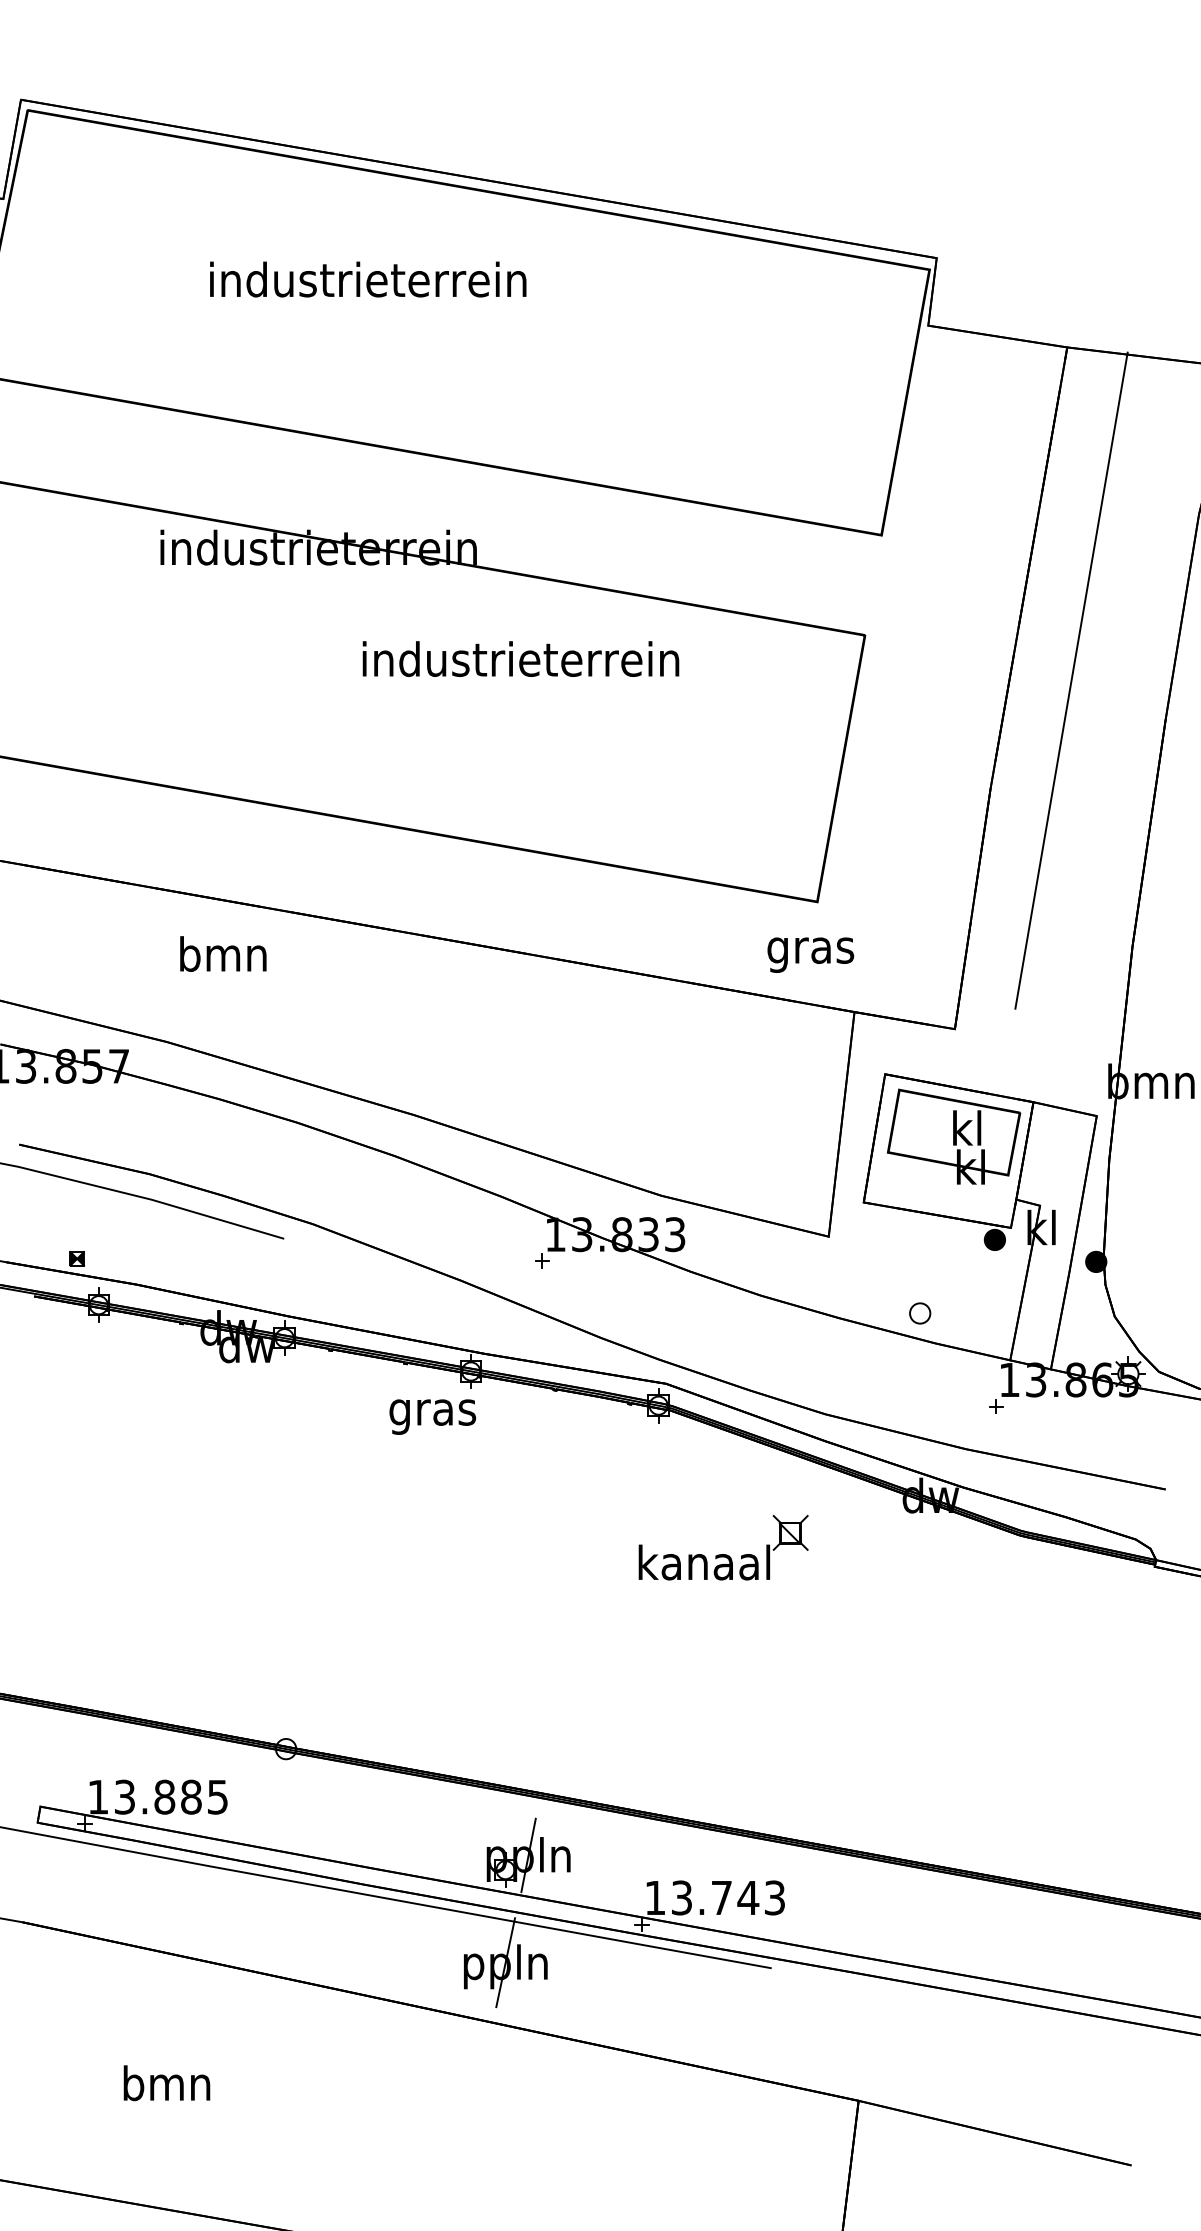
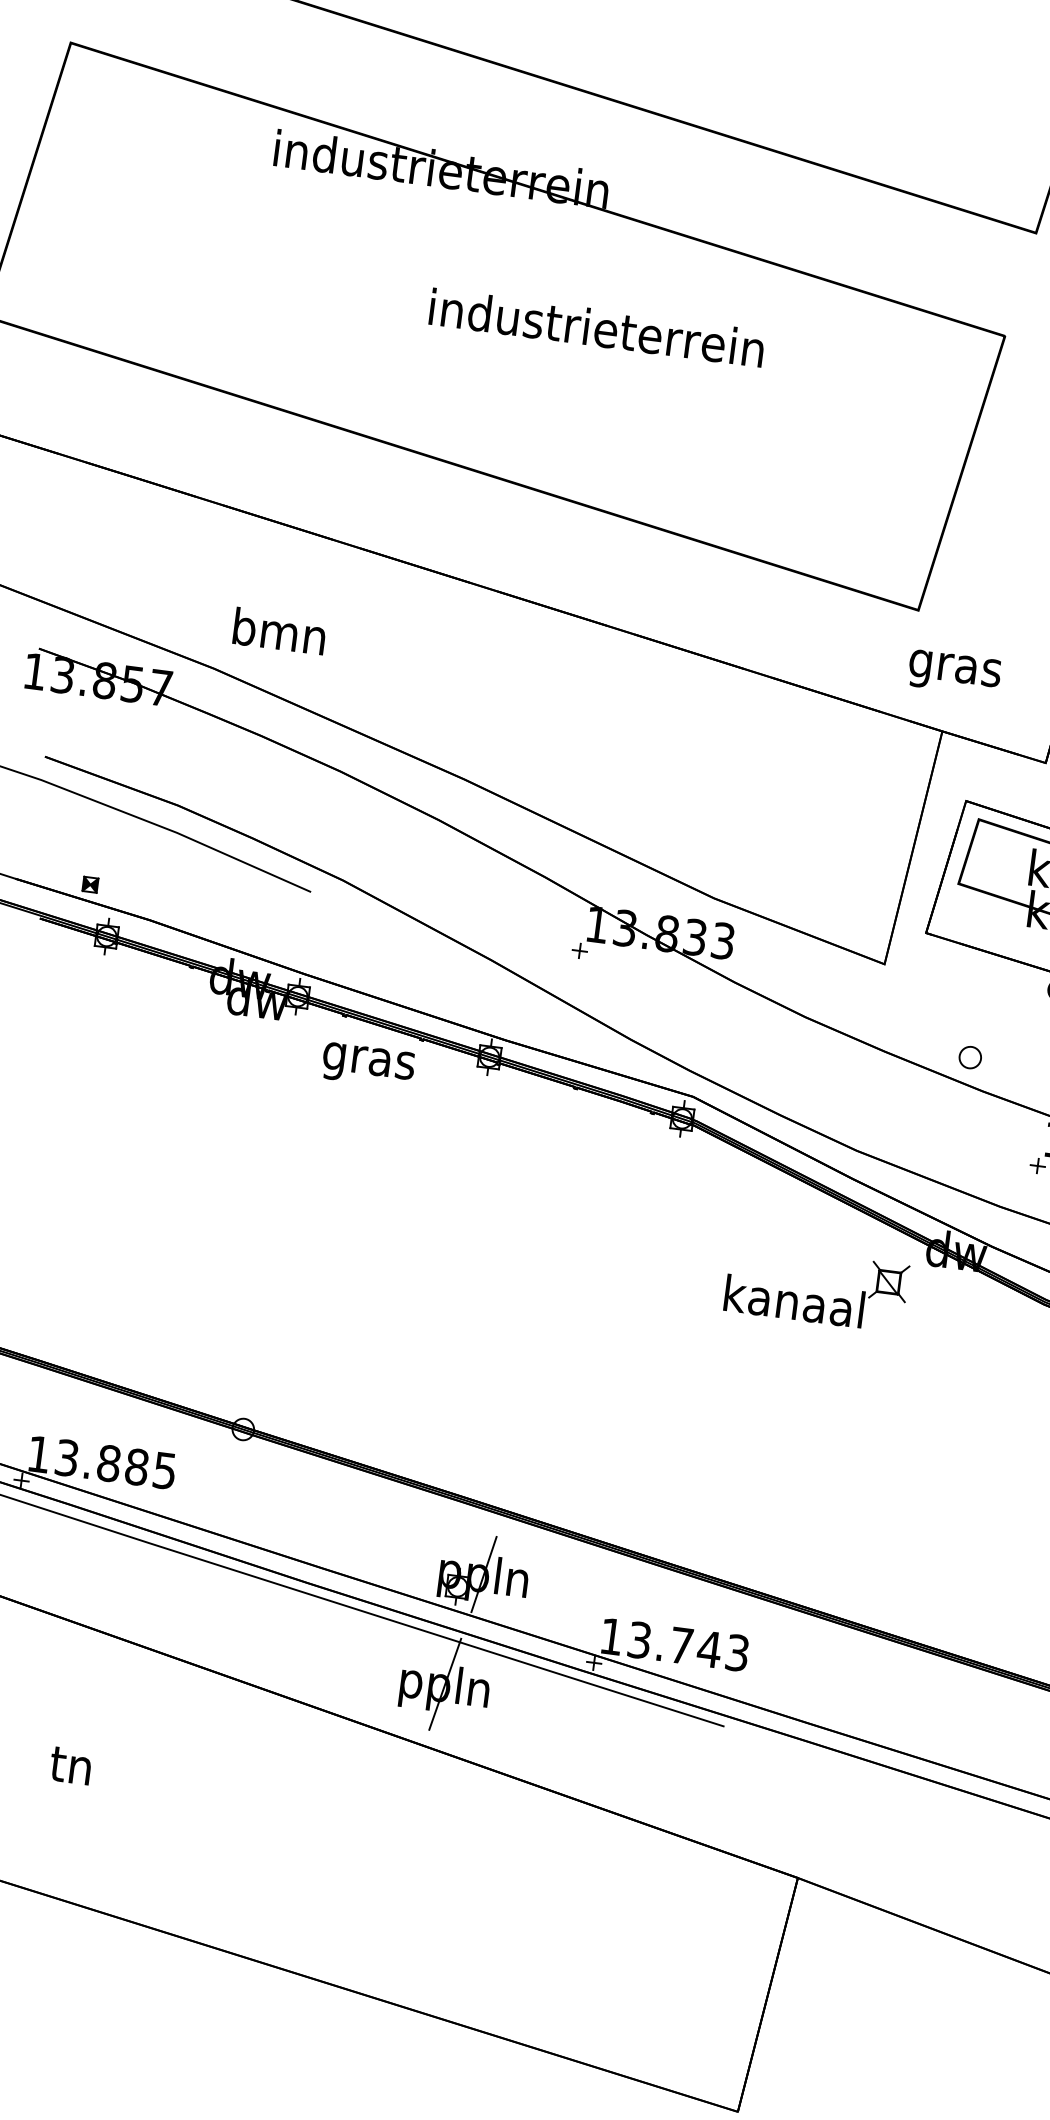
text: (520, 658) -> (596, 327), moved
text: (223, 953) -> (280, 630), moved
text: (810, 954) -> (954, 672), moved
text: (432, 1416) -> (368, 1065), moved
part: (723, 1554) -> (815, 1295), moved
text: (166, 2083) -> (71, 1765), bmn -> tn

